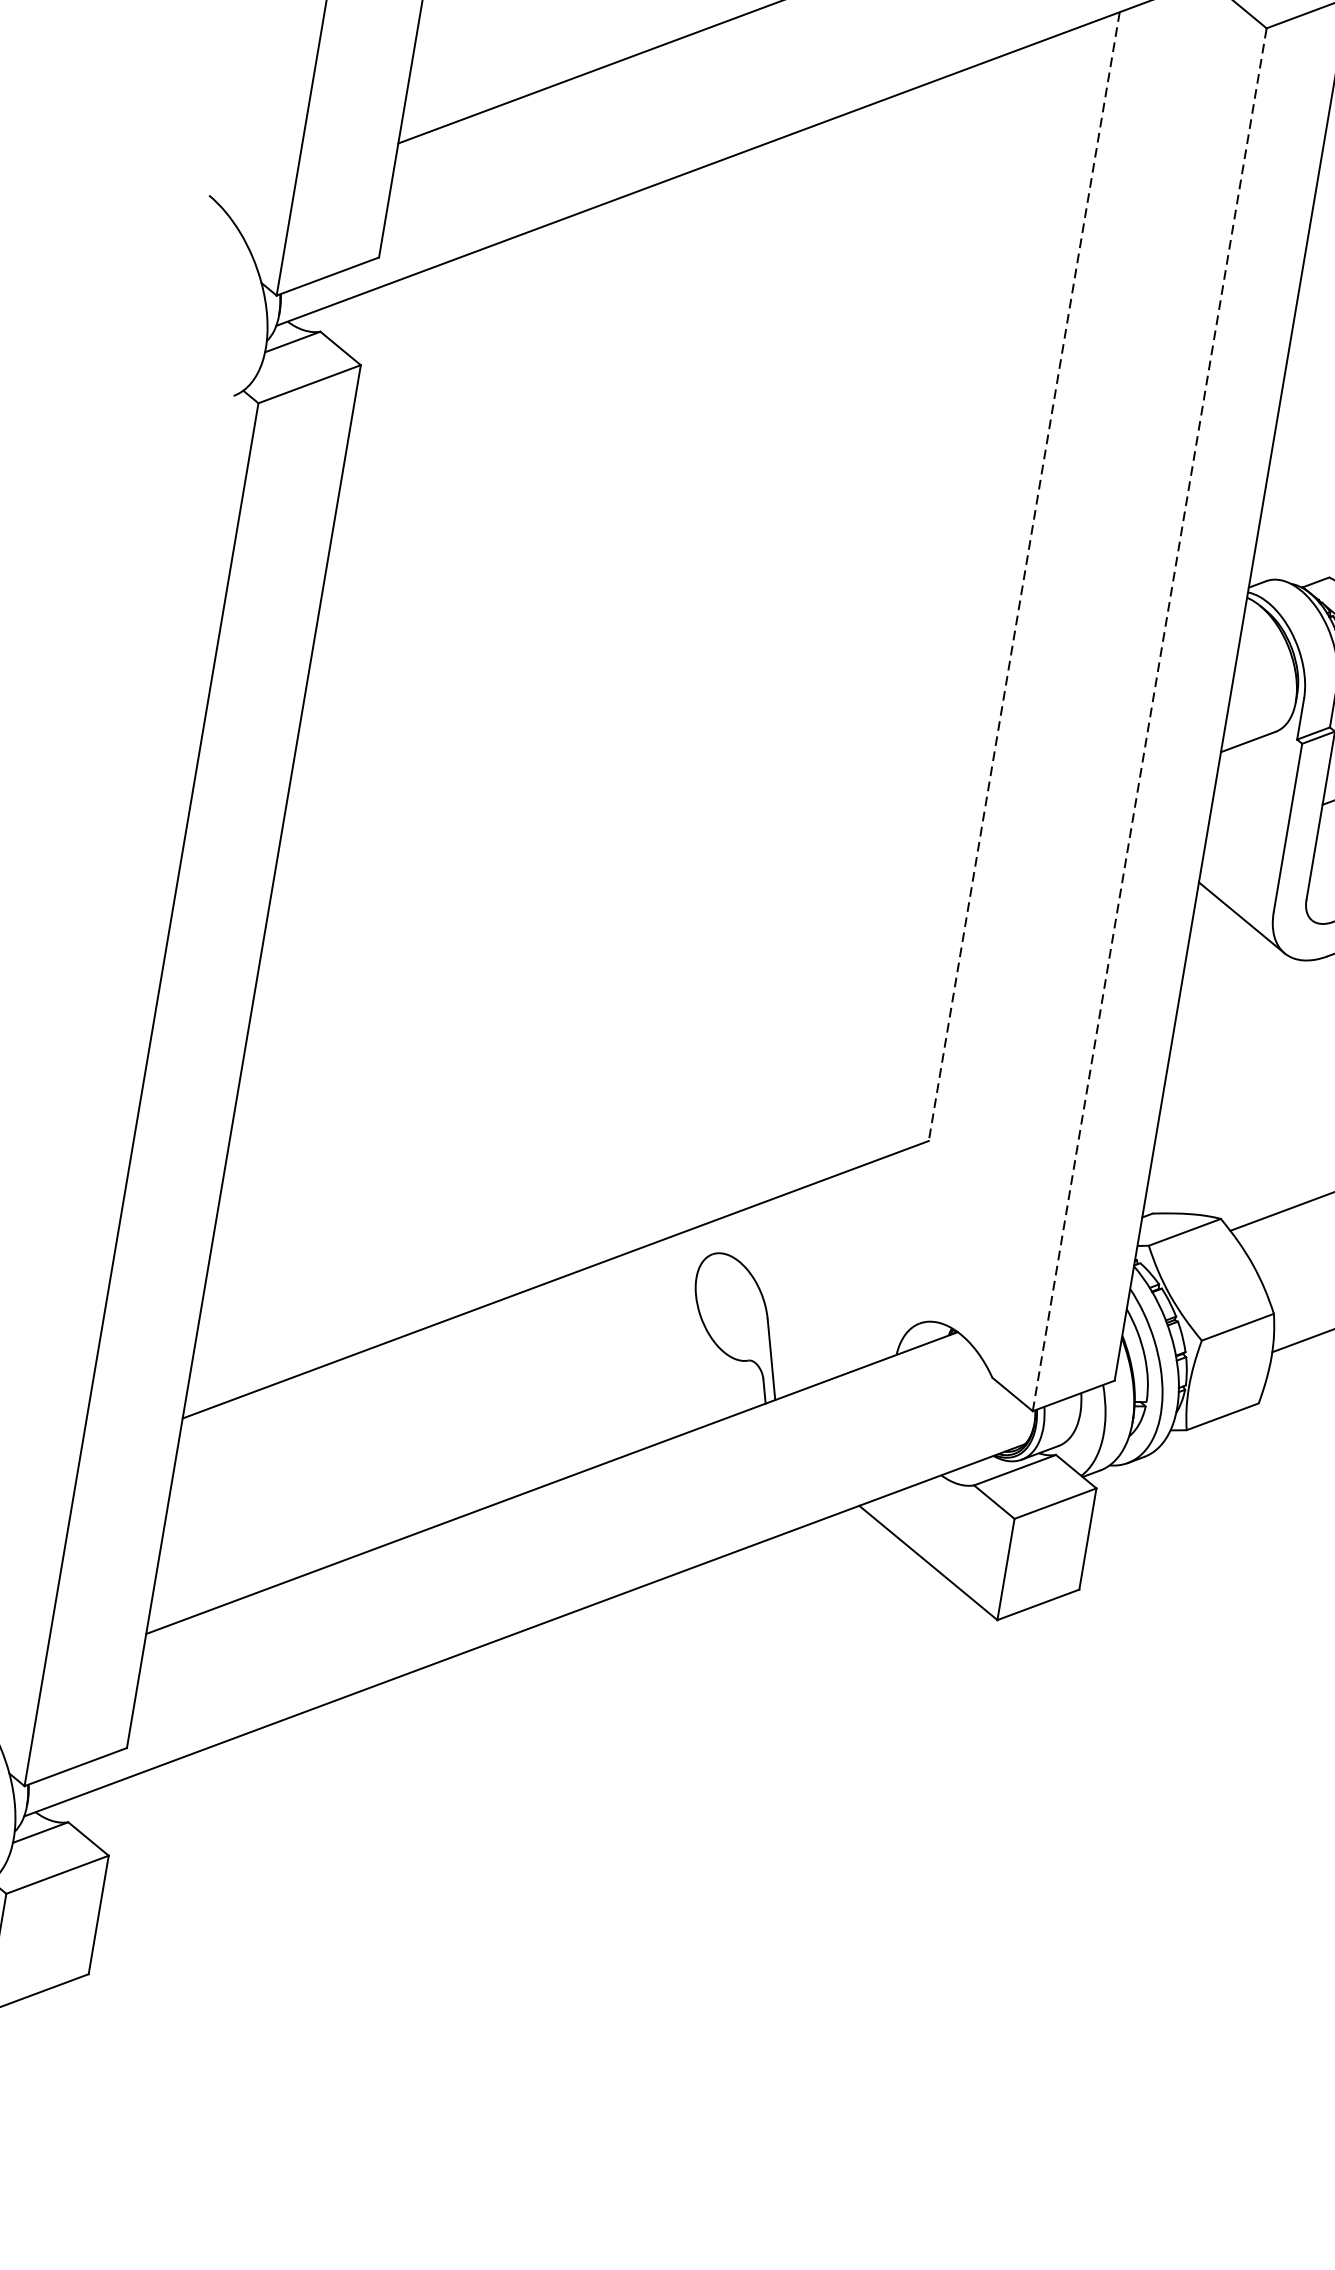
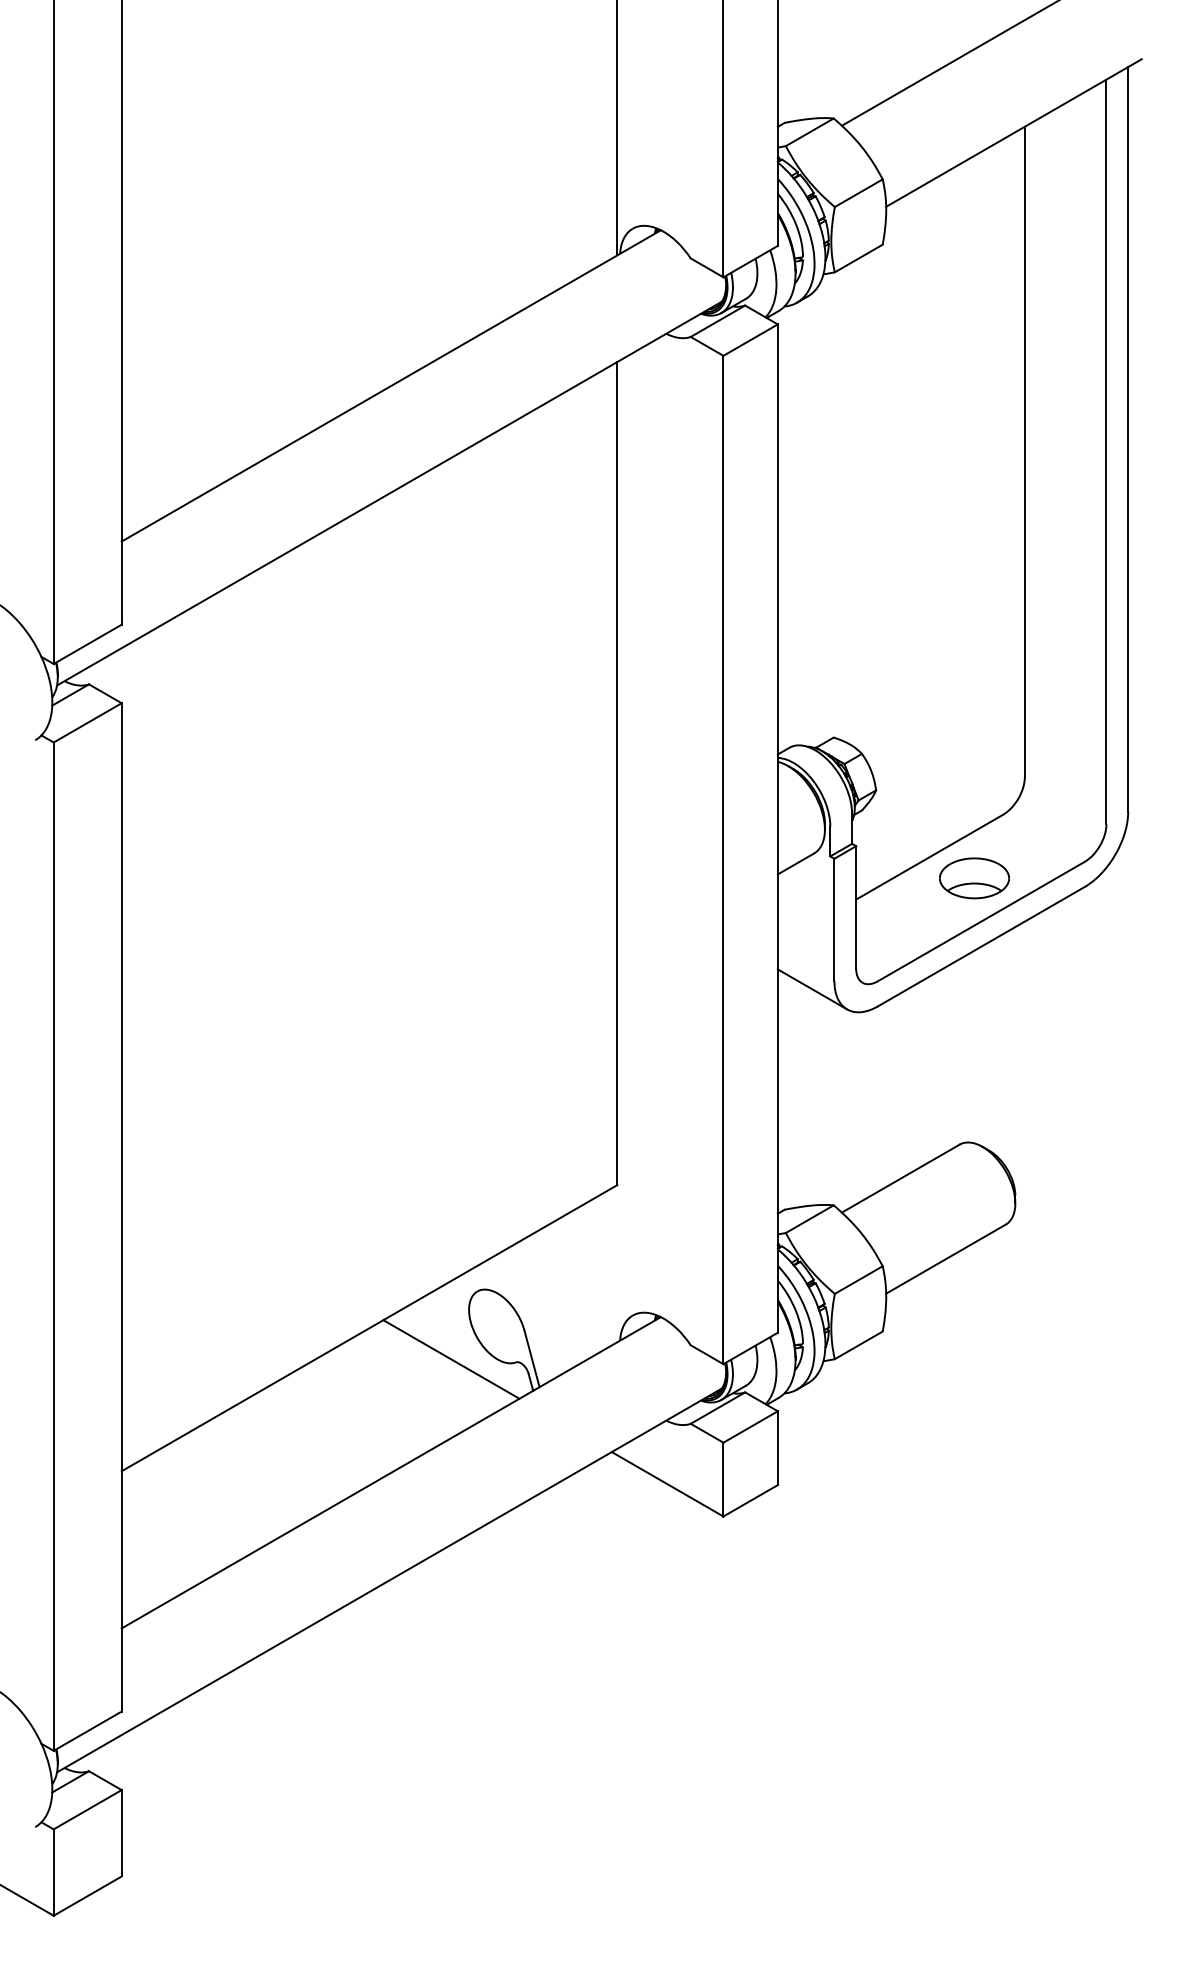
line: (1024, 576) -> (617, 773), dashed -> solid
line: (1149, 719) -> (723, 859), dashed -> solid
line: (660, 1341) -> (451, 1359), added

